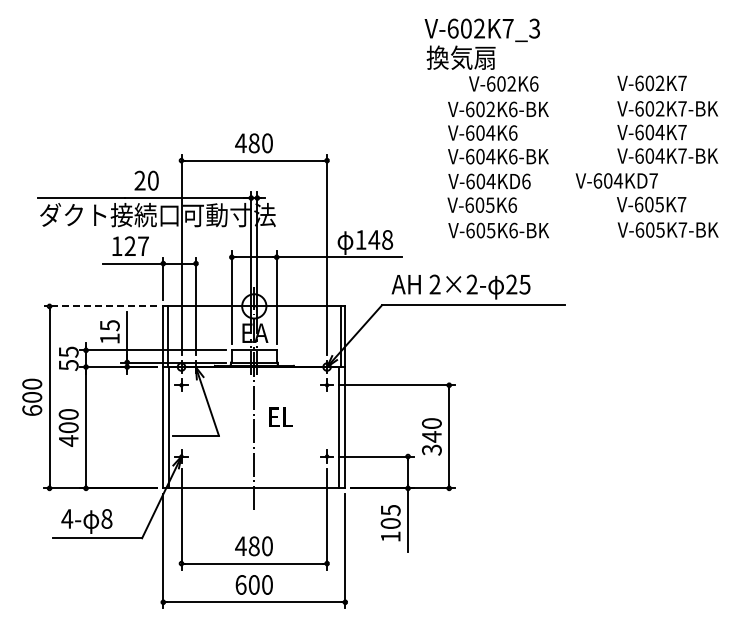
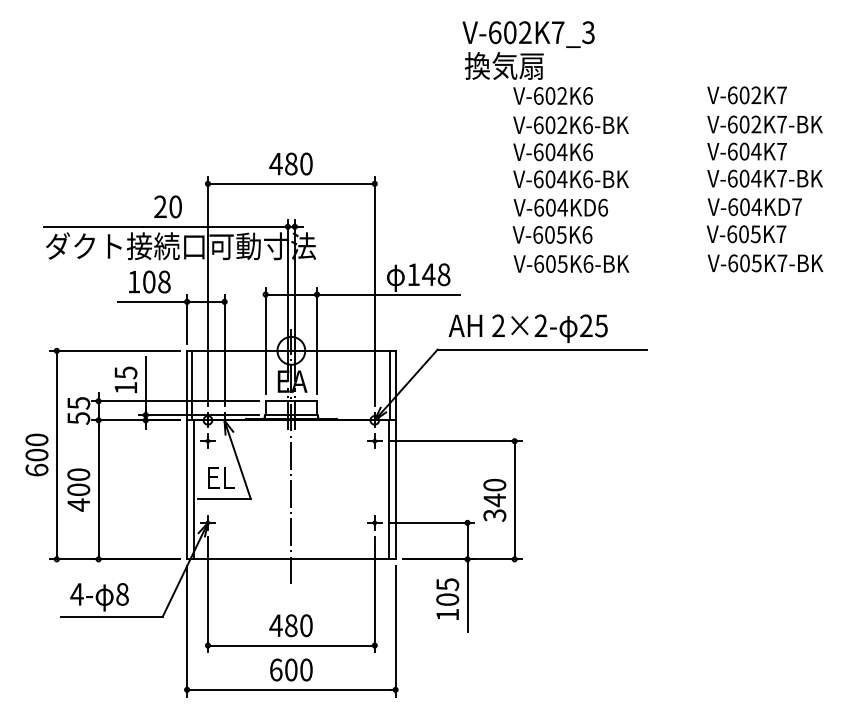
text: (481, 54) -> (527, 62), moved
text: (616, 180) -> (754, 206), moved
text: (136, 246) -> (156, 282), 127 -> 108
line: (100, 306) -> (115, 350), dashed -> solid
text: (280, 416) -> (220, 477), moved

